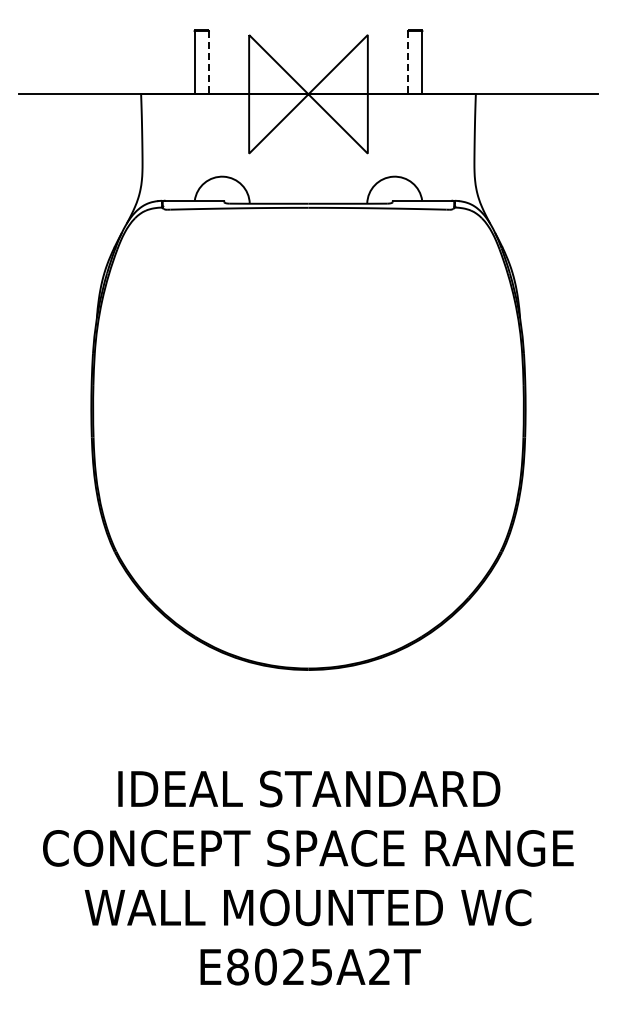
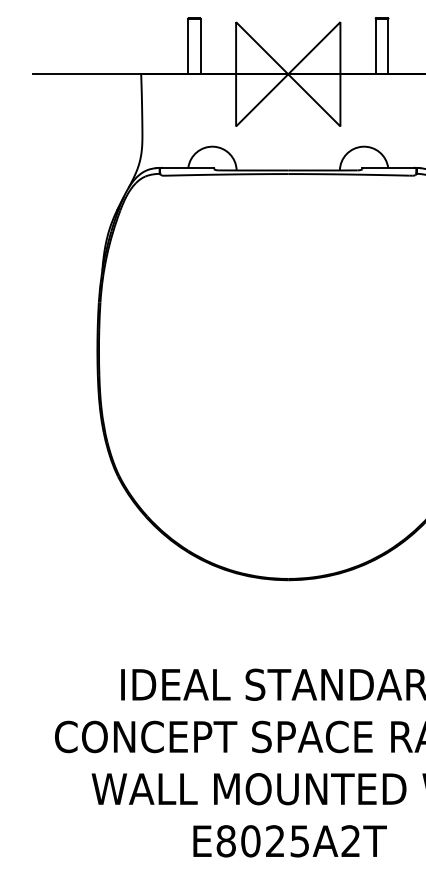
line: (208, 62) -> (200, 46), dashed -> solid
line: (408, 62) -> (376, 46), dashed -> solid

